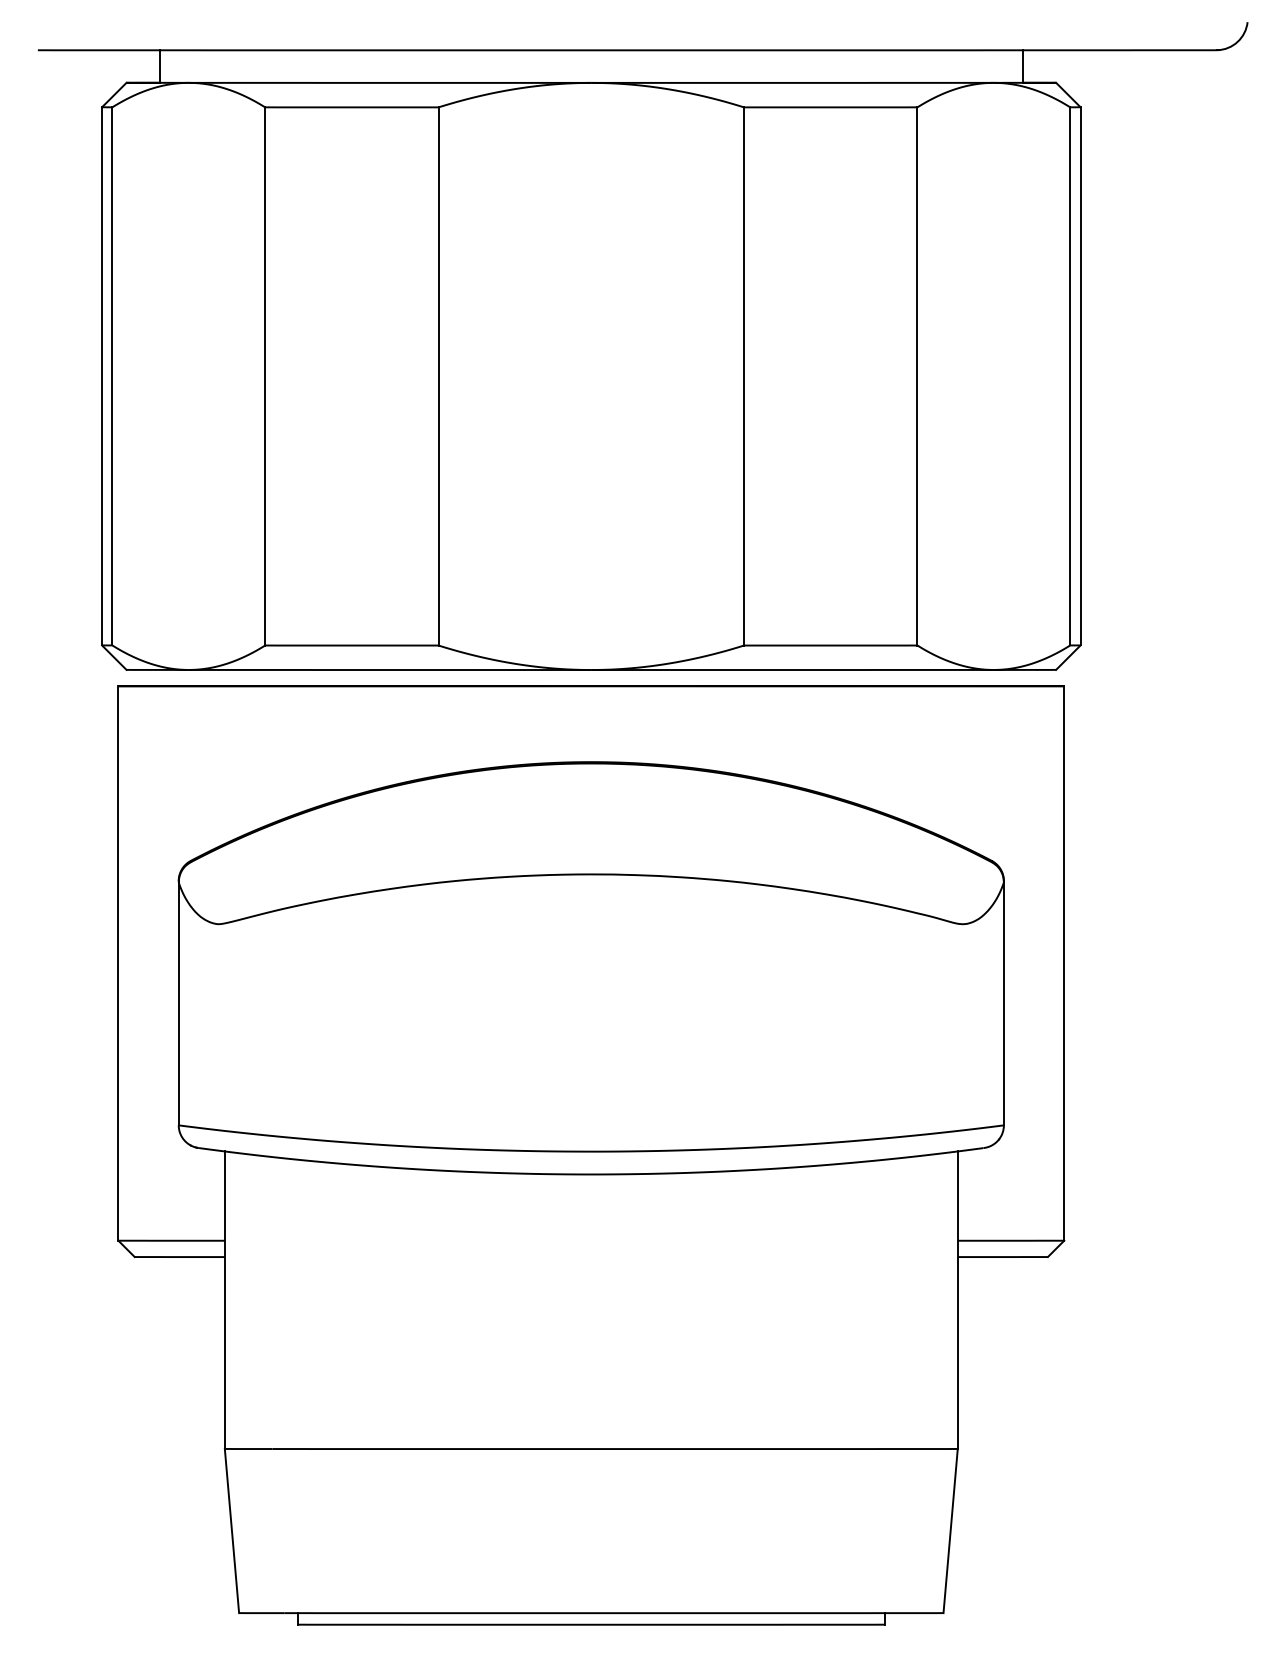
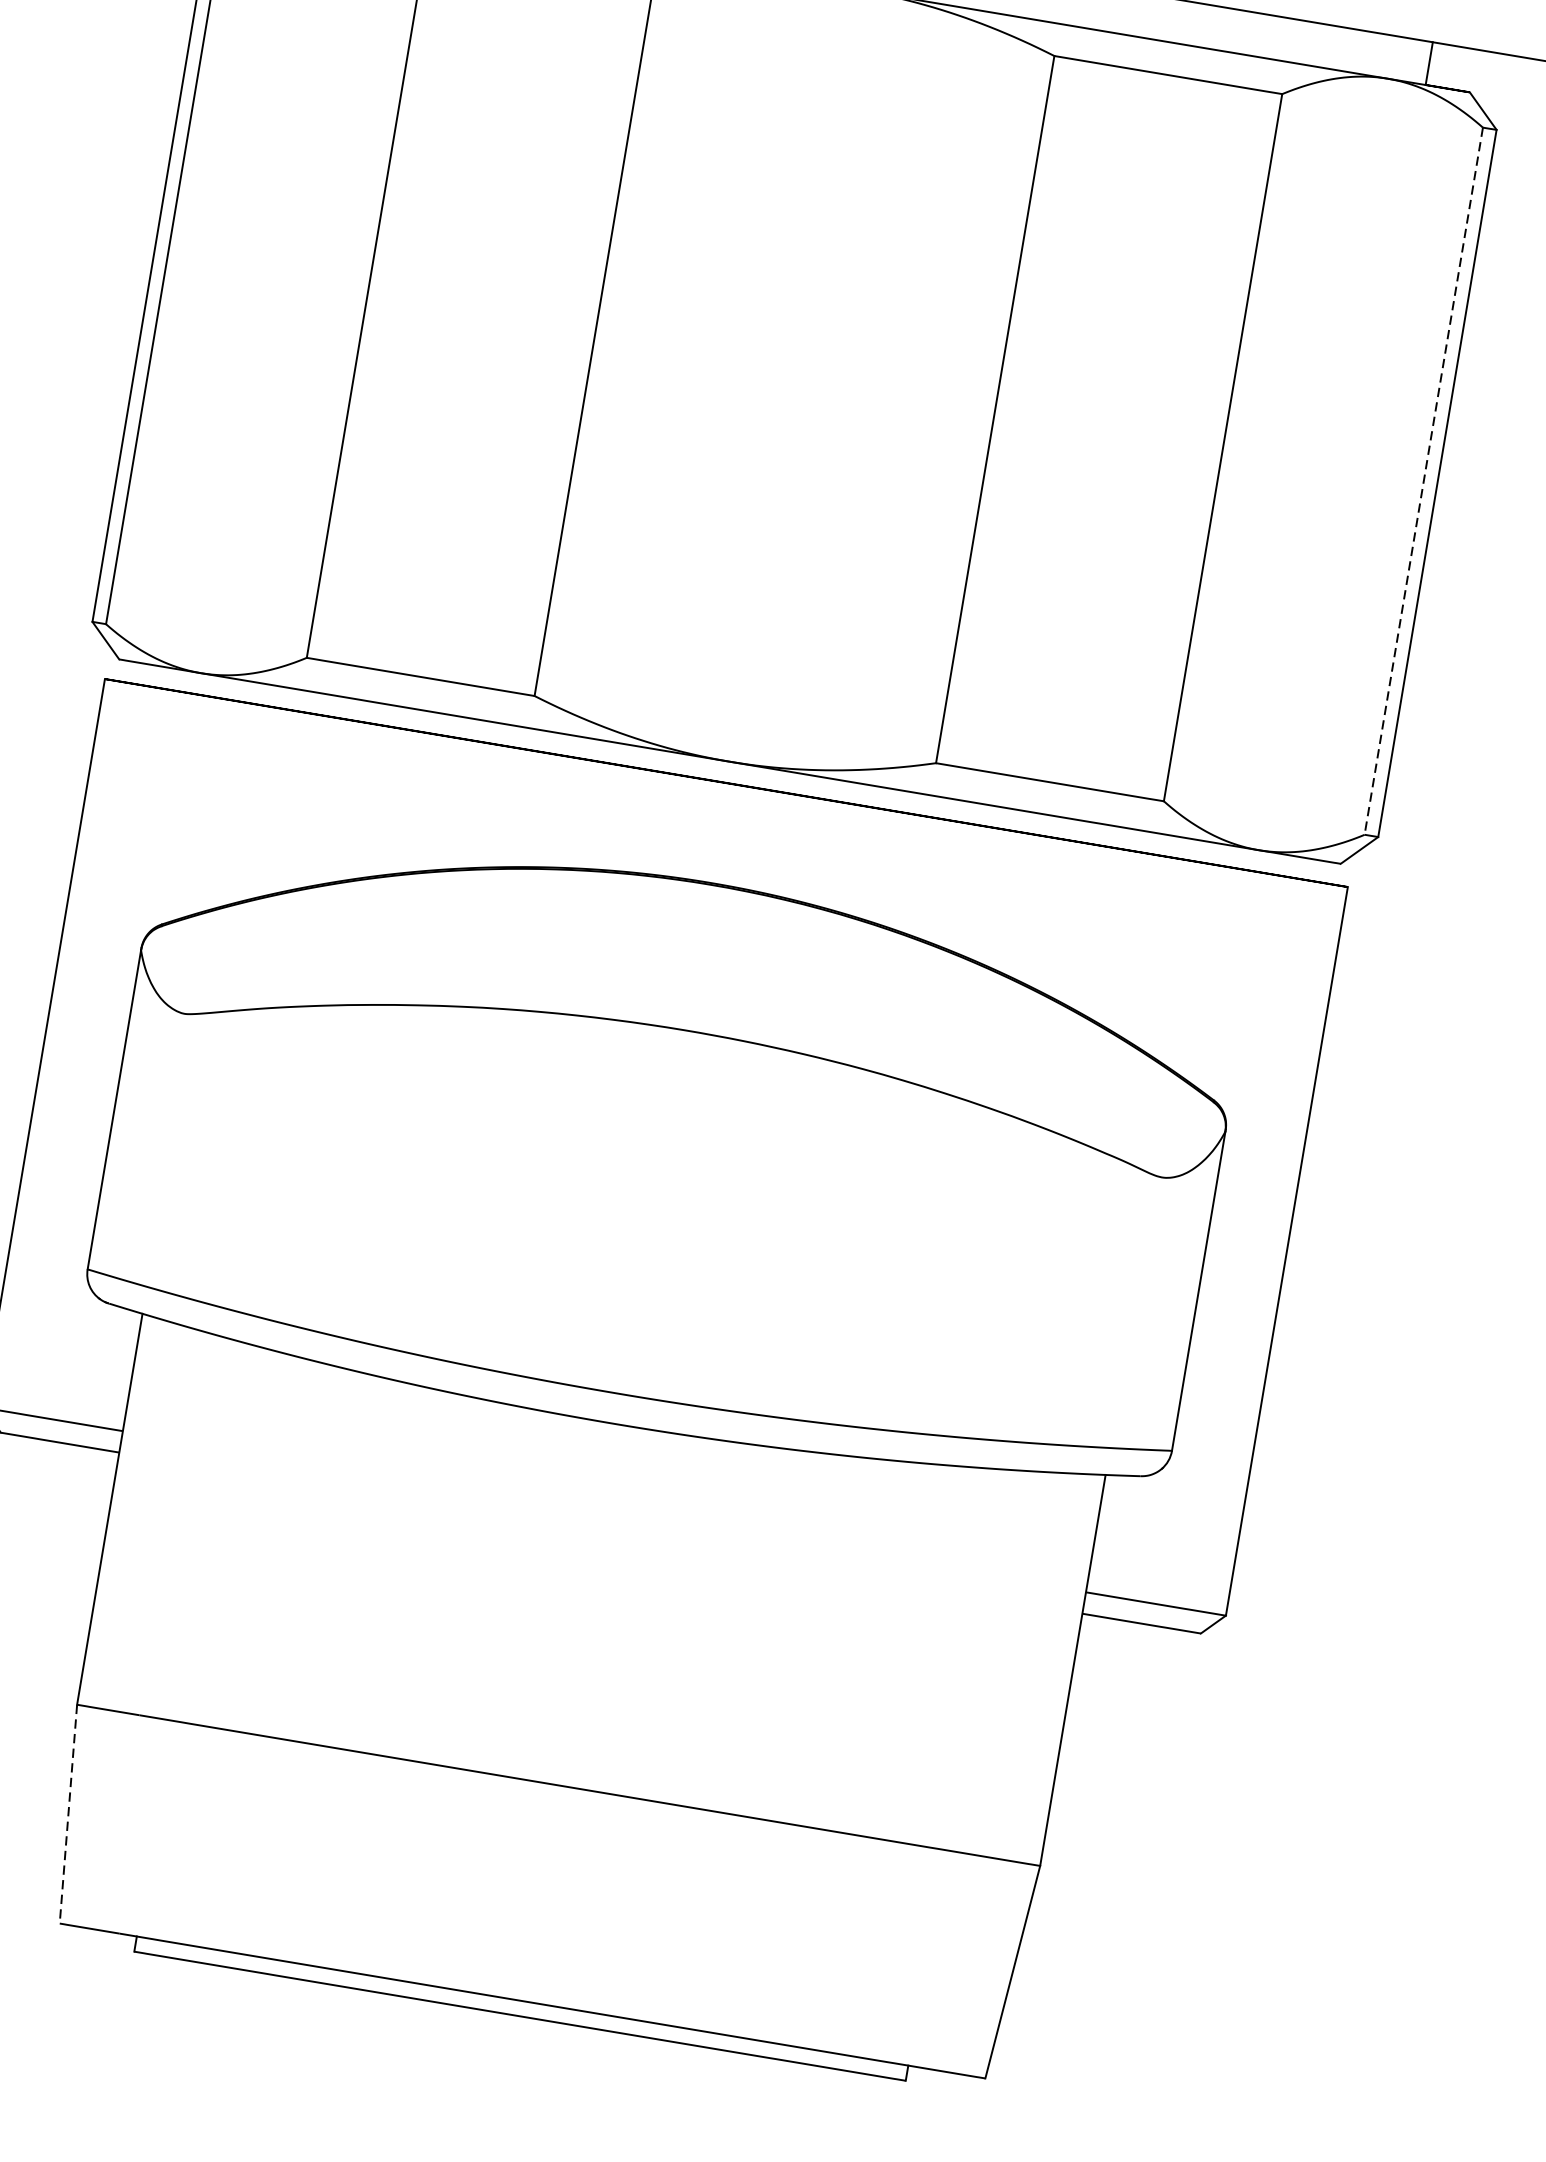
line: (1070, 376) -> (1424, 481), solid -> dashed
line: (232, 1531) -> (69, 1814), solid -> dashed

